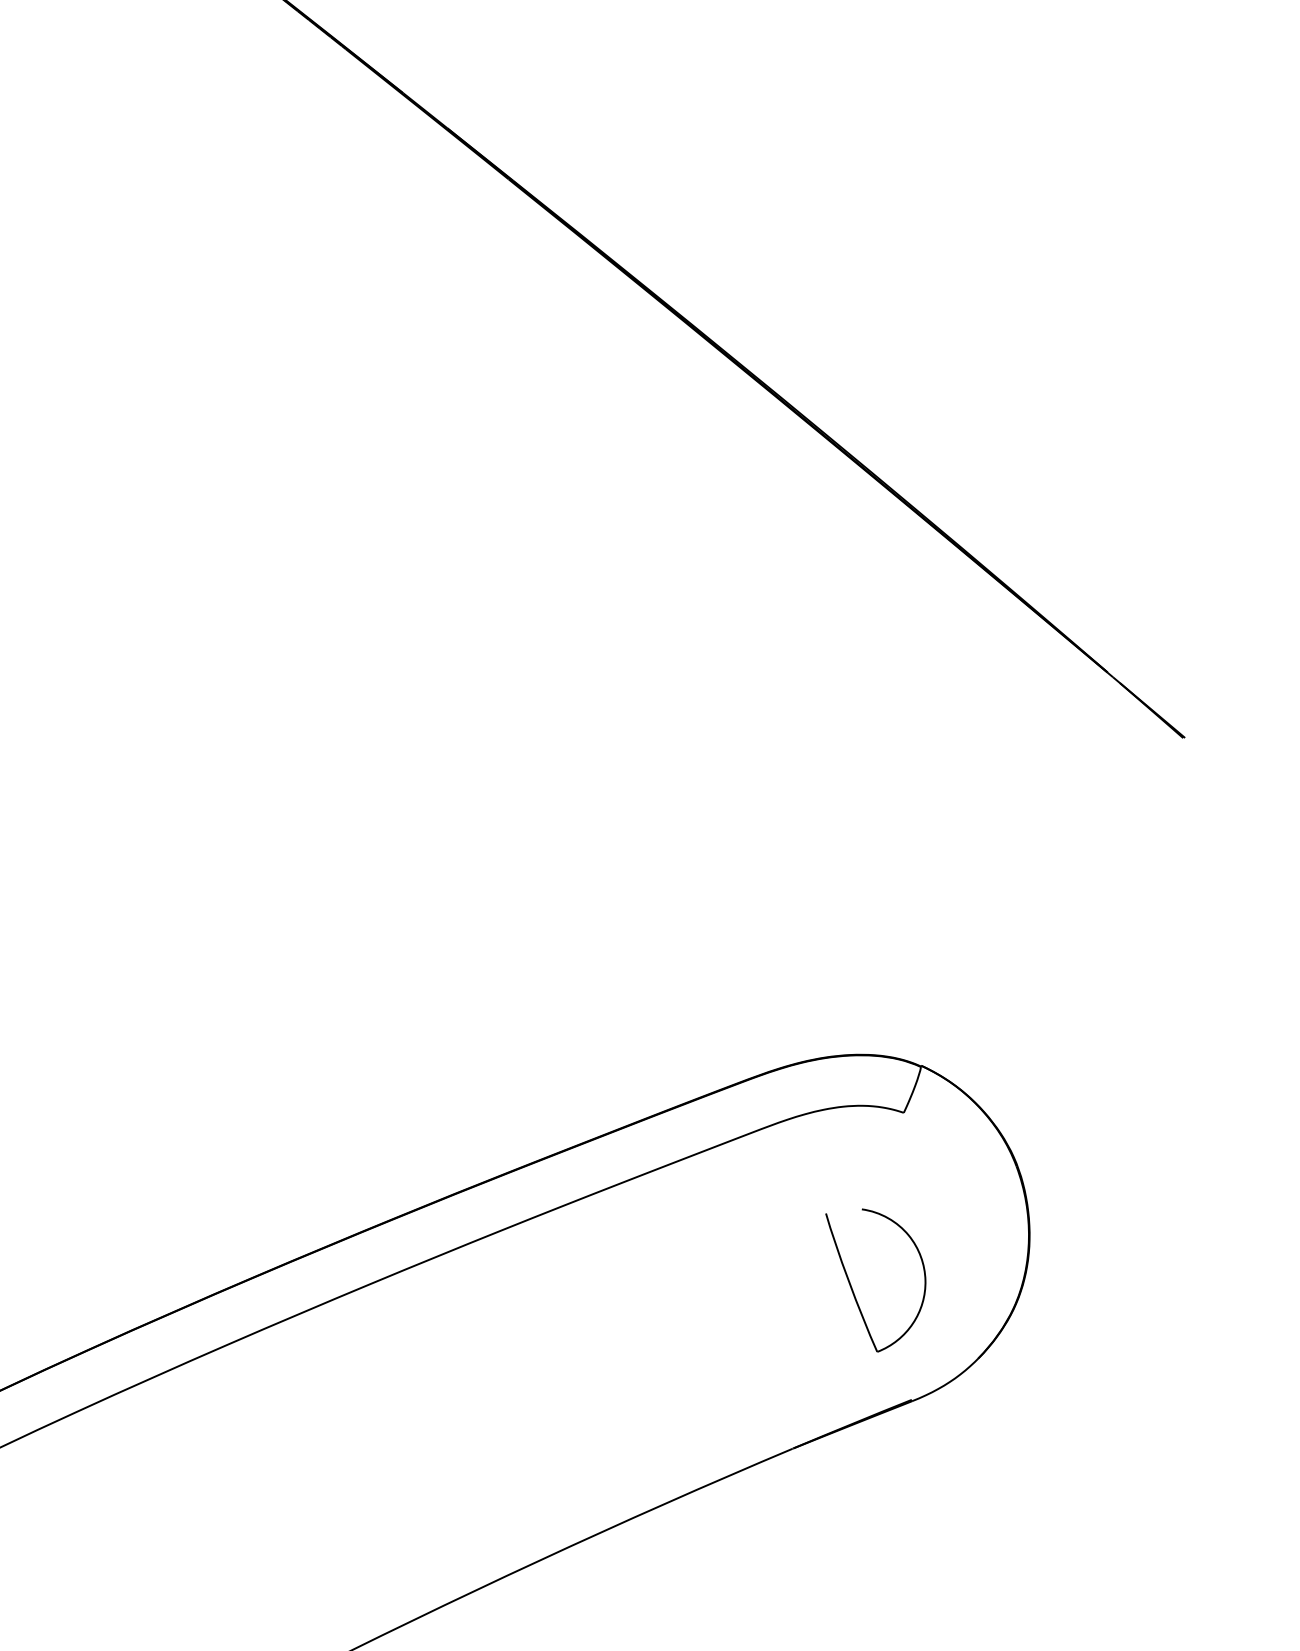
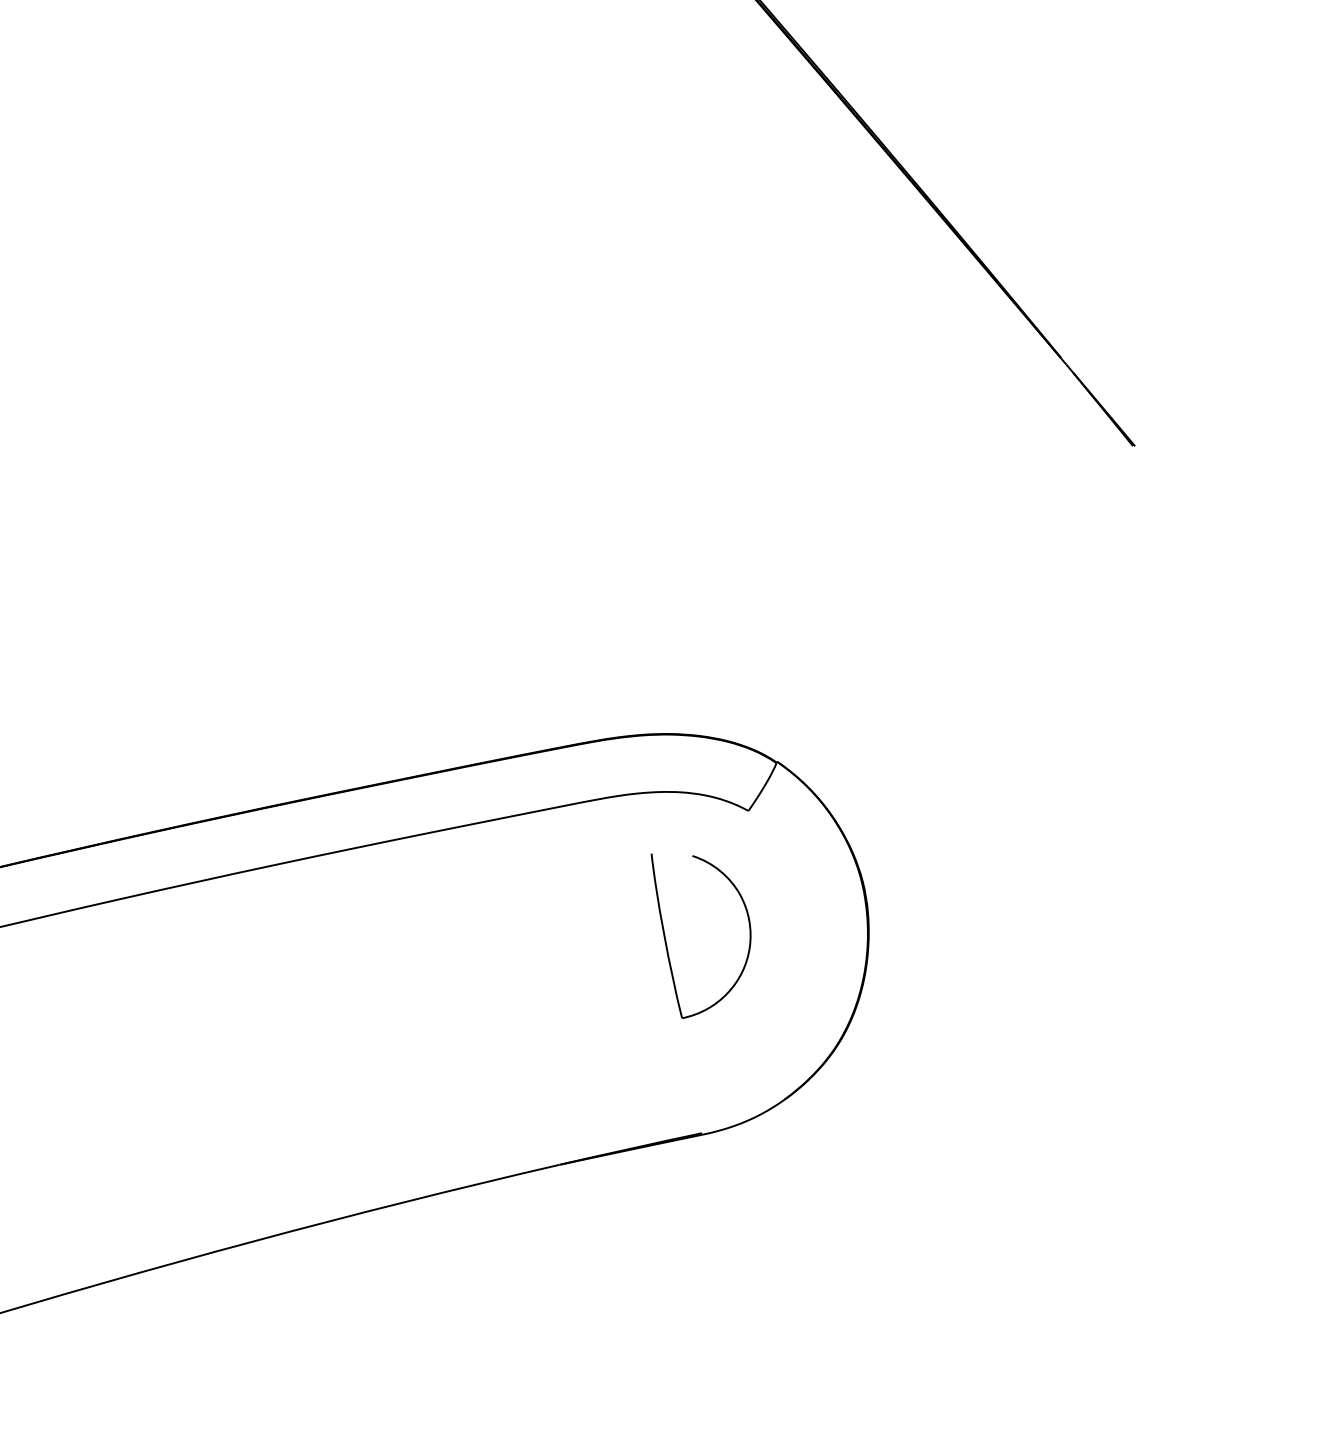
part: (852, 1287) -> (666, 941), moved

